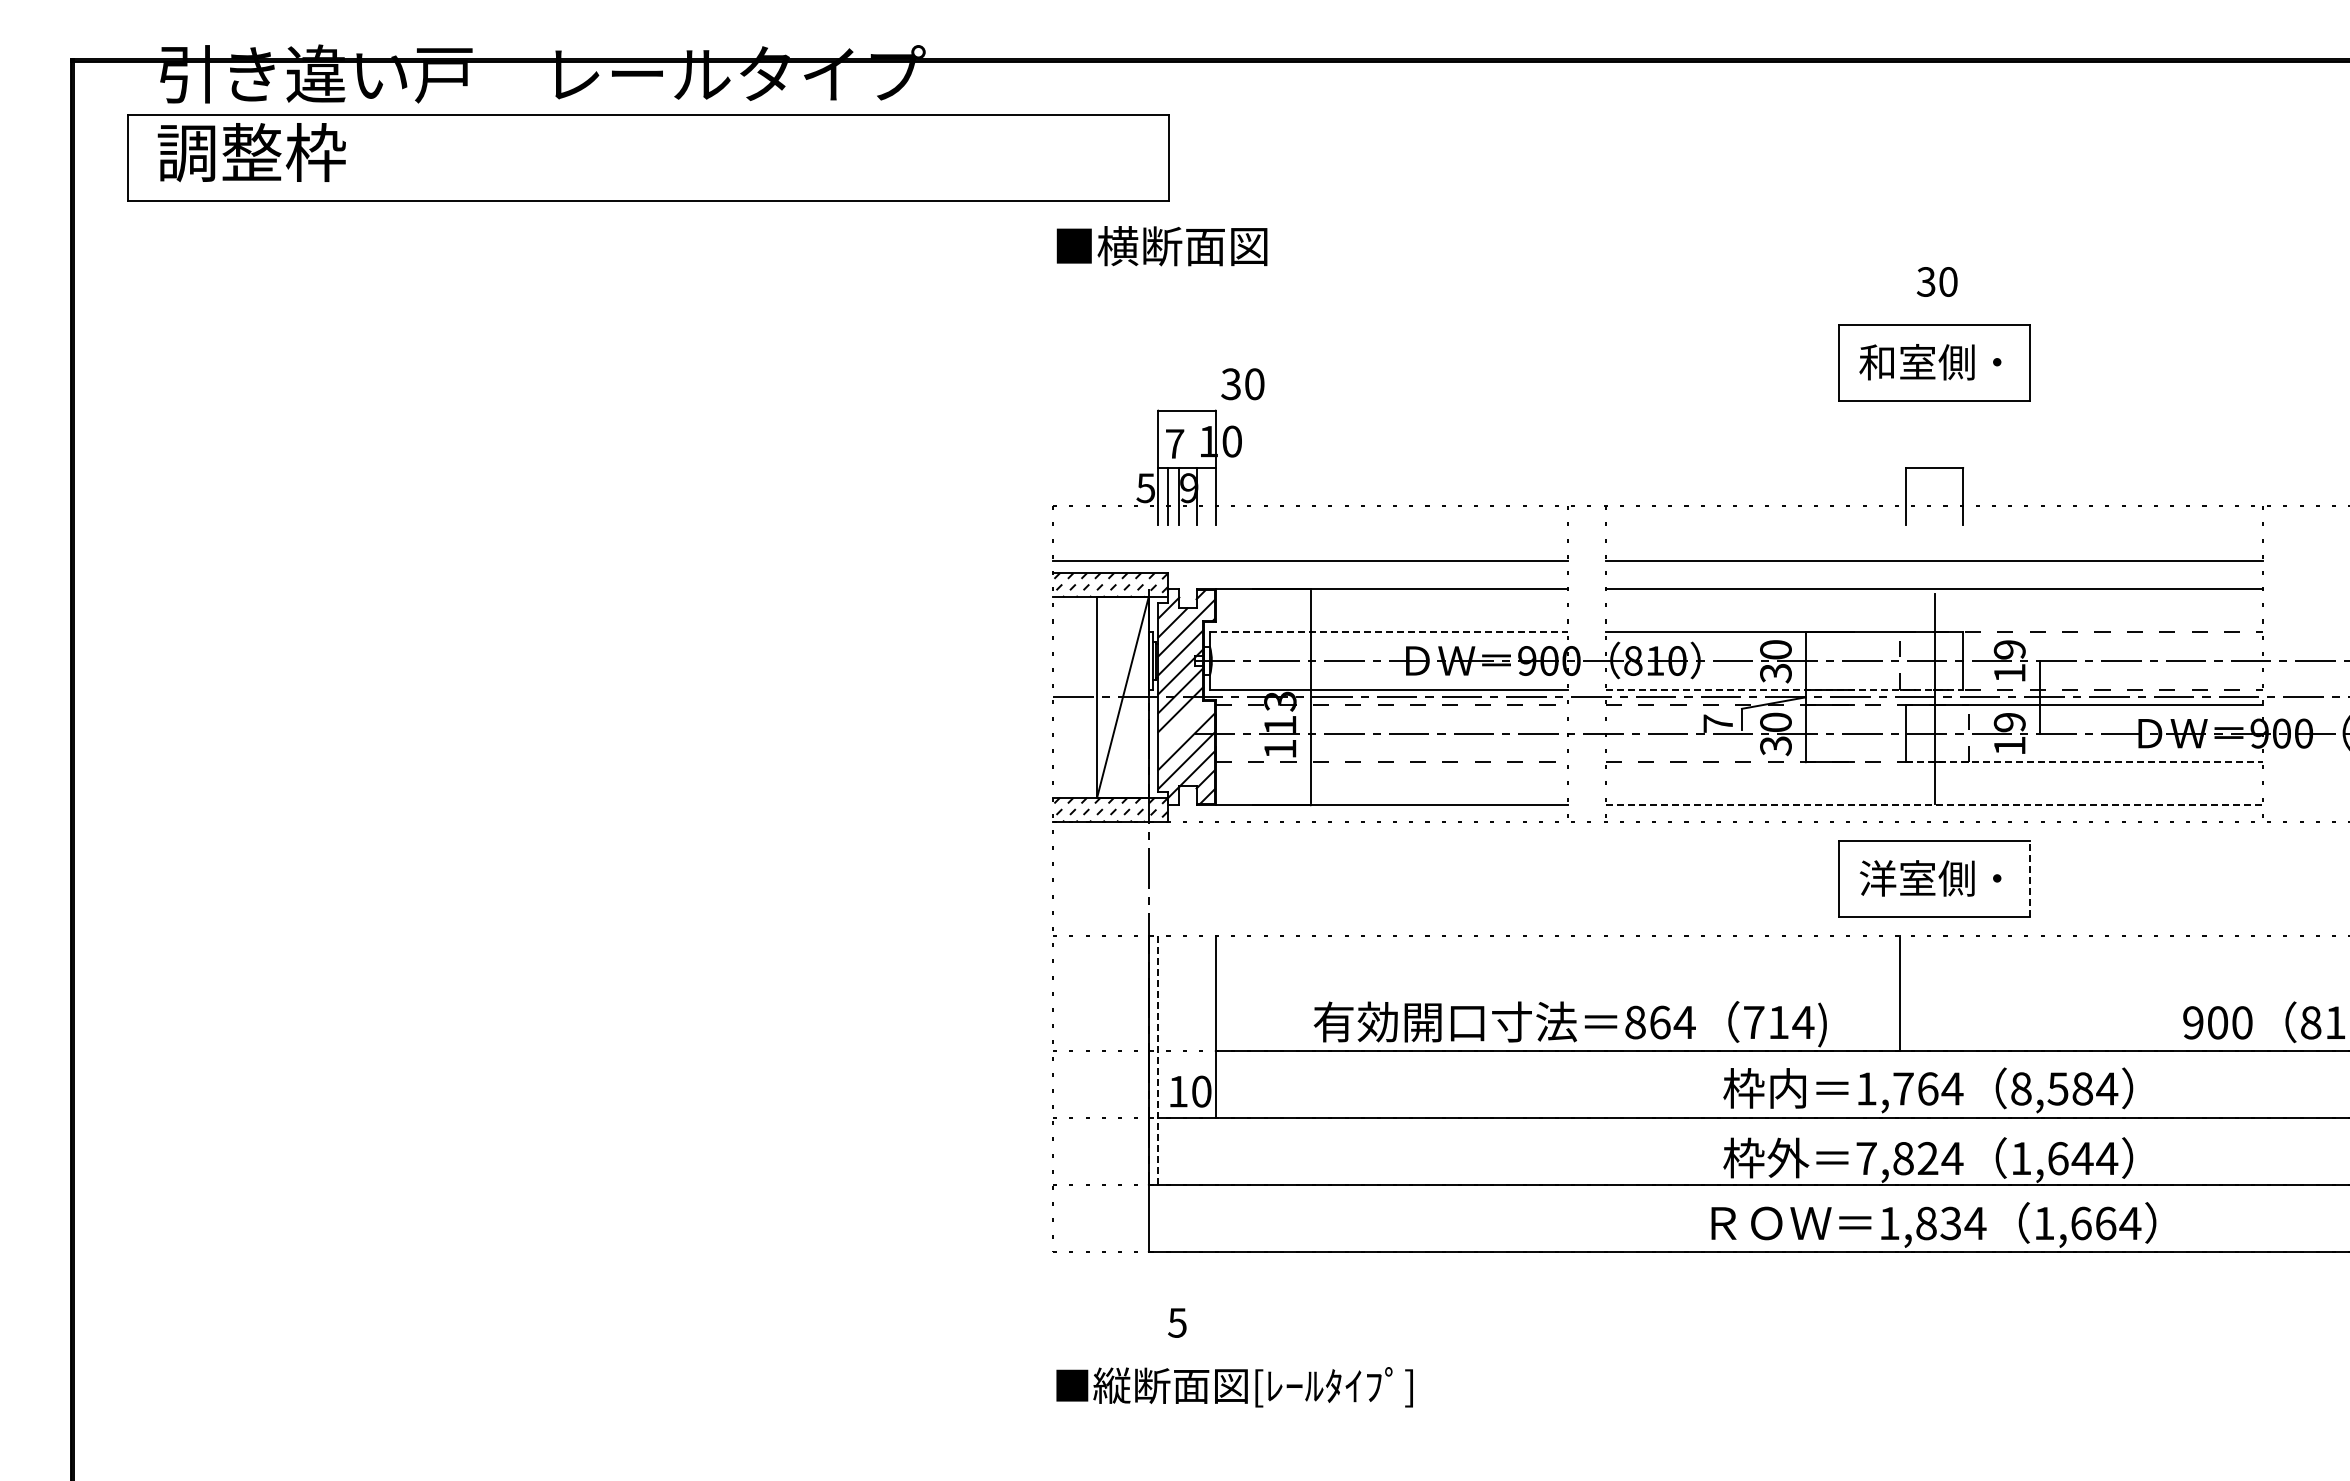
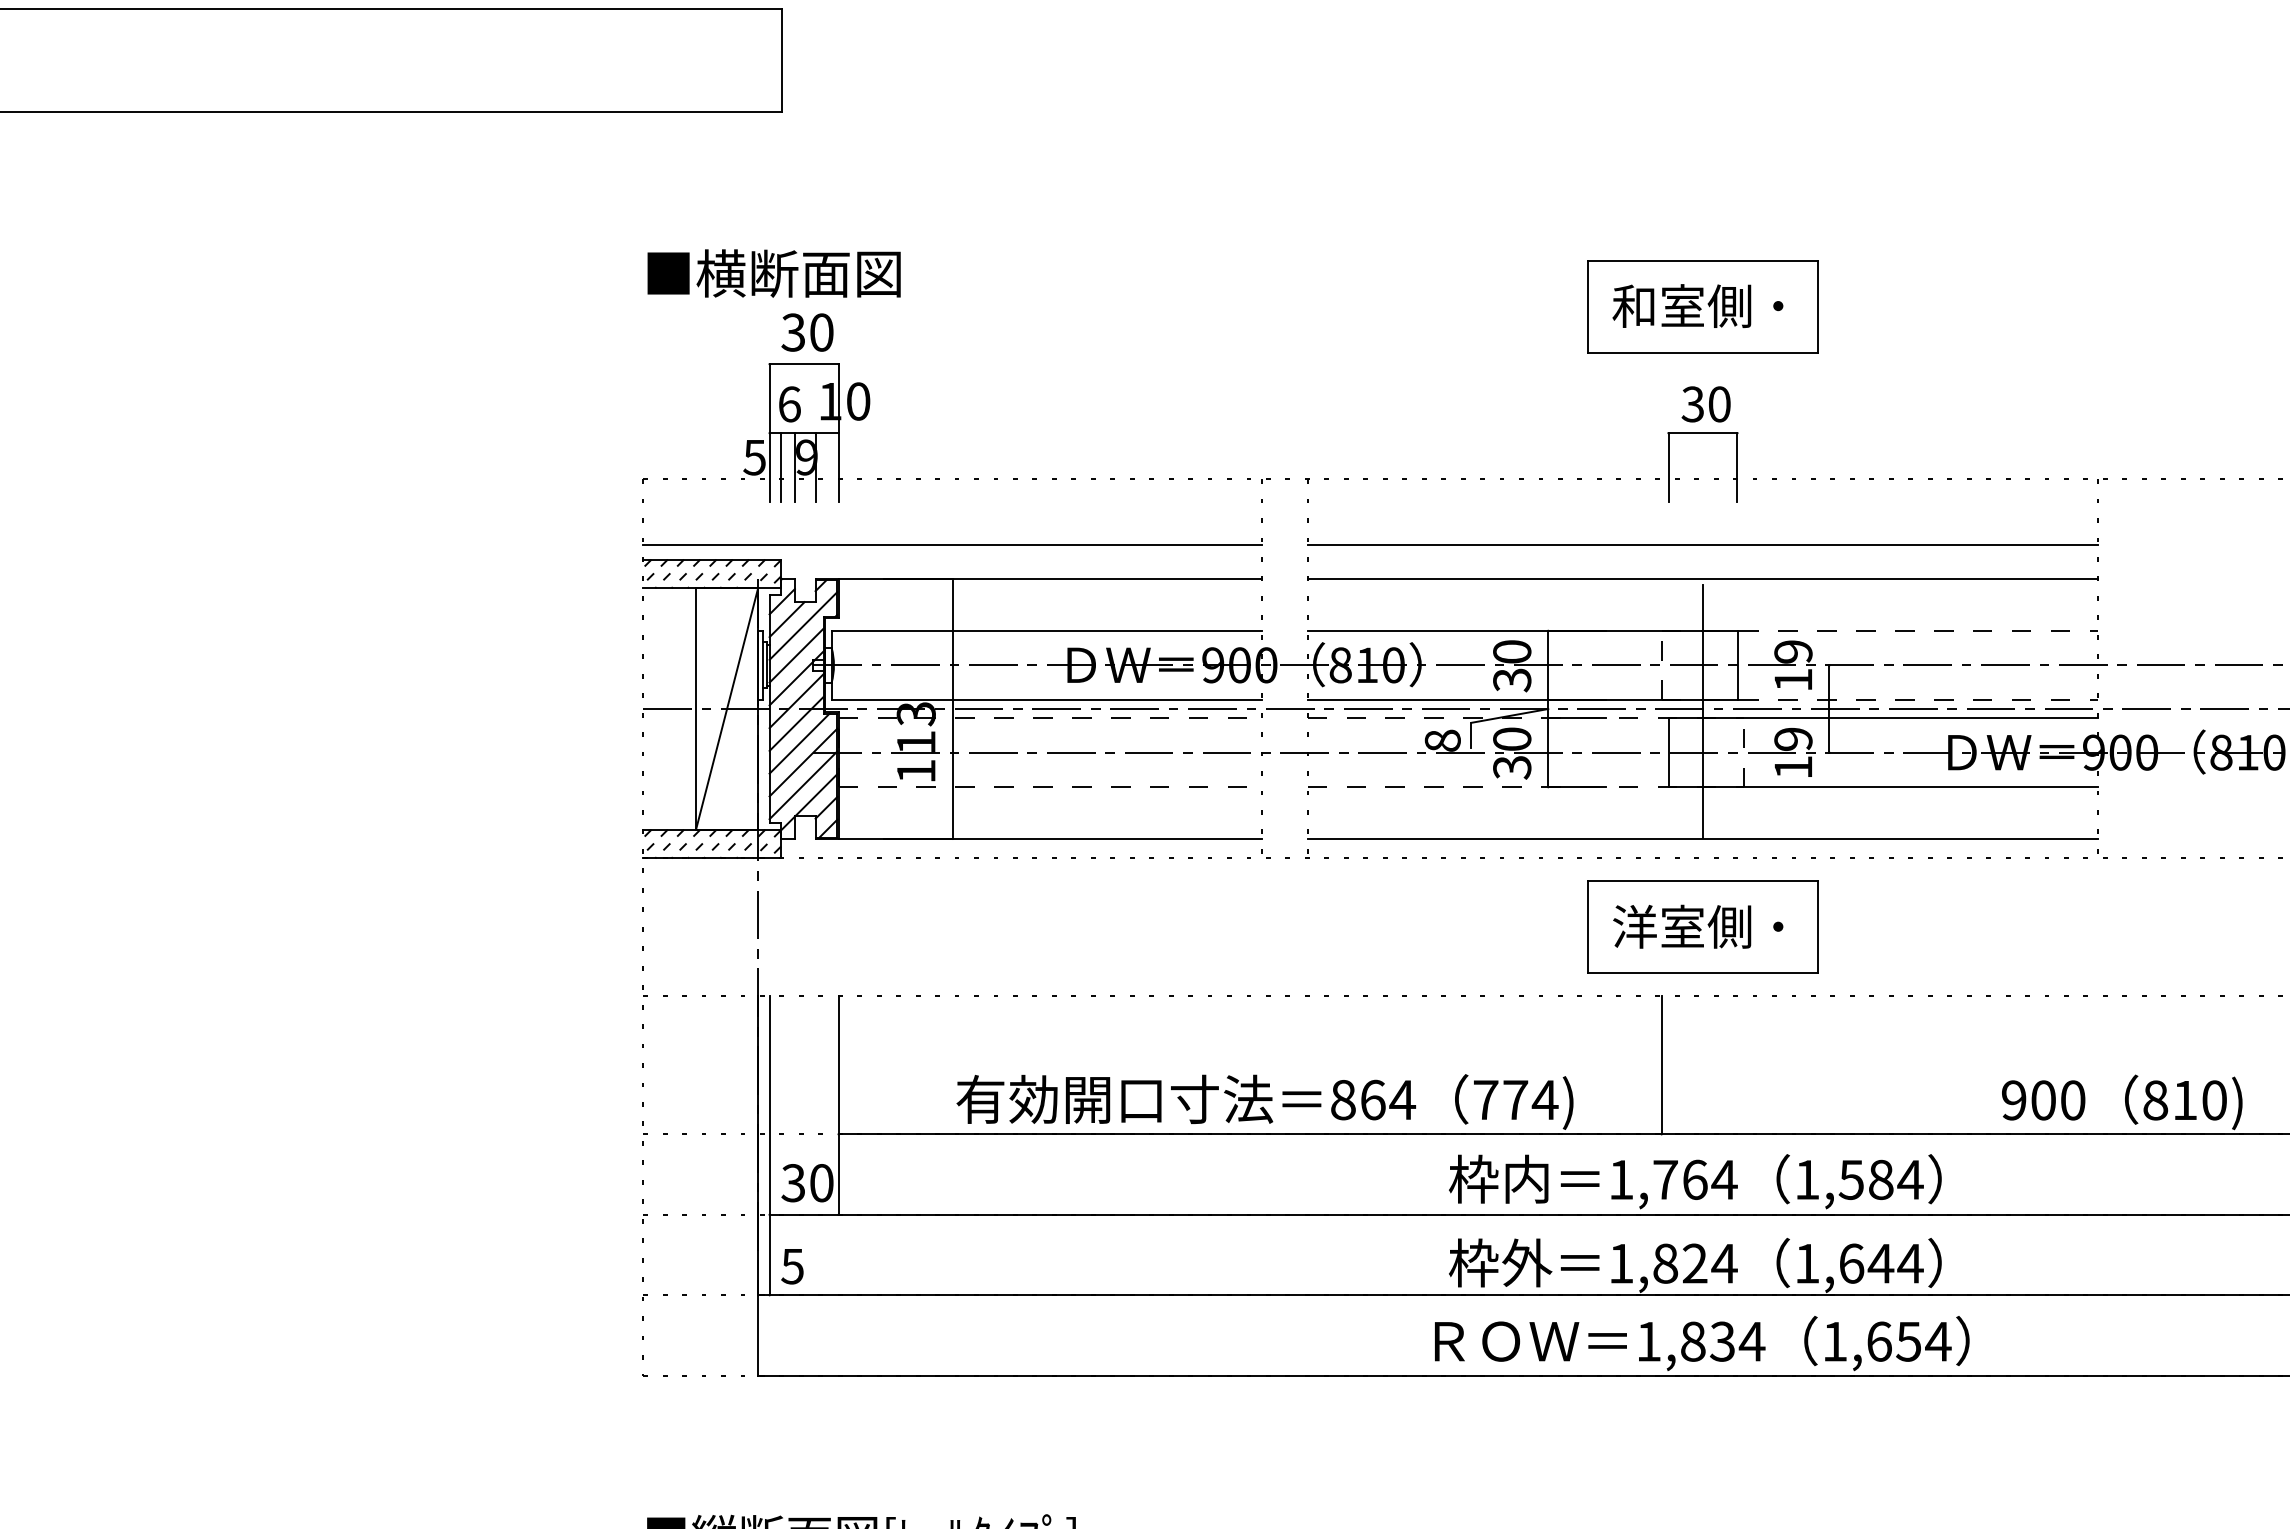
text: (1161, 246) -> (773, 273), moved
text: (1937, 281) -> (1706, 403), moved
text: (1242, 384) -> (807, 332), moved
text: (1175, 443) -> (790, 403), 7 -> 6
line: (1388, 632) -> (1046, 631), dashed -> solid
line: (1784, 689) -> (1522, 699), dashed -> solid
text: (1718, 723) -> (1443, 740), 7 -> 8
line: (1183, 726) -> (799, 744), added
line: (2084, 762) -> (1883, 787), dashed -> solid
line: (1934, 805) -> (1702, 839), dashed -> solid
line: (2030, 878) -> (1818, 926), dashed -> solid
text: (1778, 1022) -> (1515, 1100), 714) -> 774)
line: (1158, 1061) -> (769, 1146), dashed -> solid
text: (2021, 1088) -> (1807, 1179), 8,584 -> 1,584
text: (1177, 1091) -> (792, 1182), 10 -> 30
text: (1866, 1158) -> (1621, 1263), 7,824 -> 1,824
text: (2105, 1223) -> (1908, 1341), 1,664 -> 1,654
text: (1177, 1322) -> (792, 1265), moved

